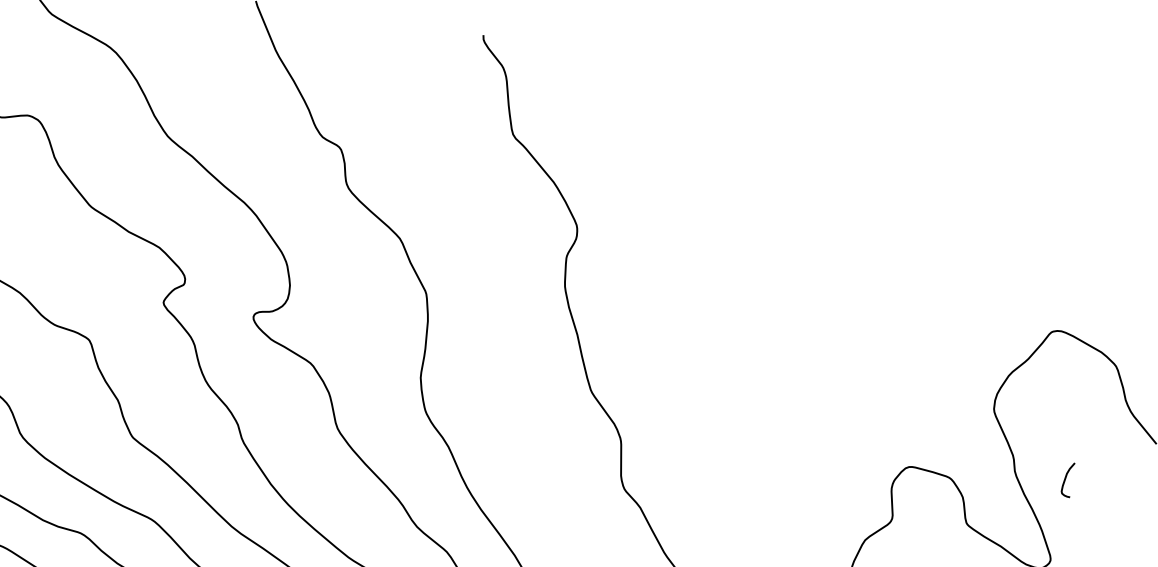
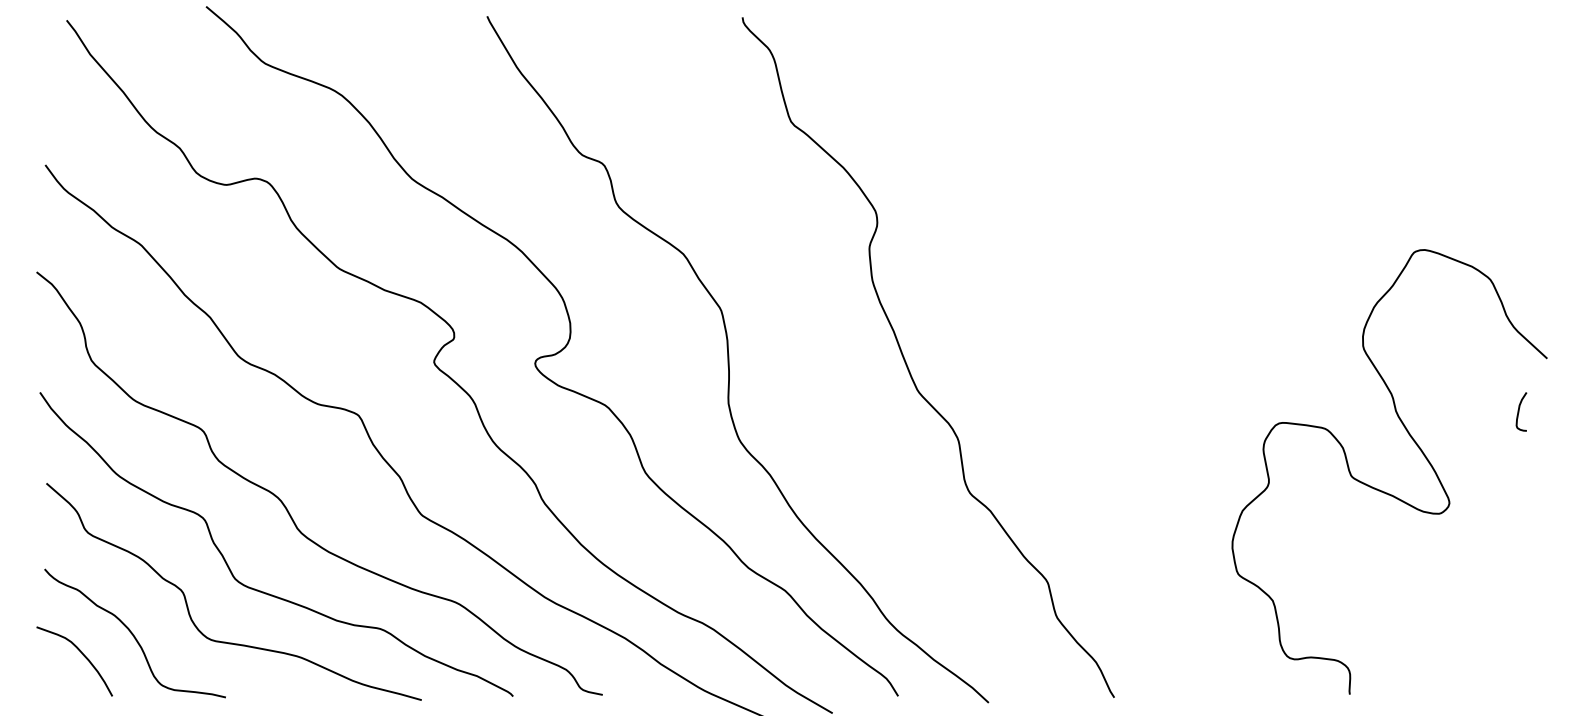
curve: (1066, 479) -> (1519, 411), moved

